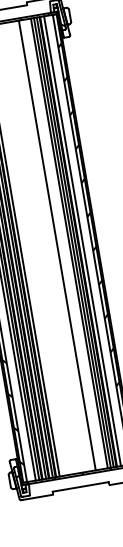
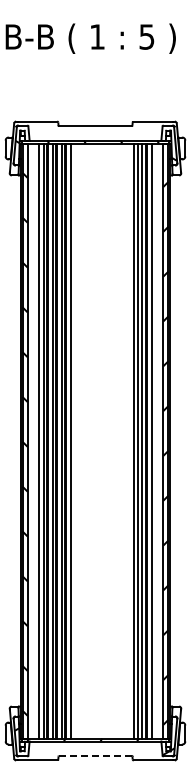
line: (57, 245) -> (118, 440), removed
line: (80, 486) -> (95, 756), solid -> dashed

